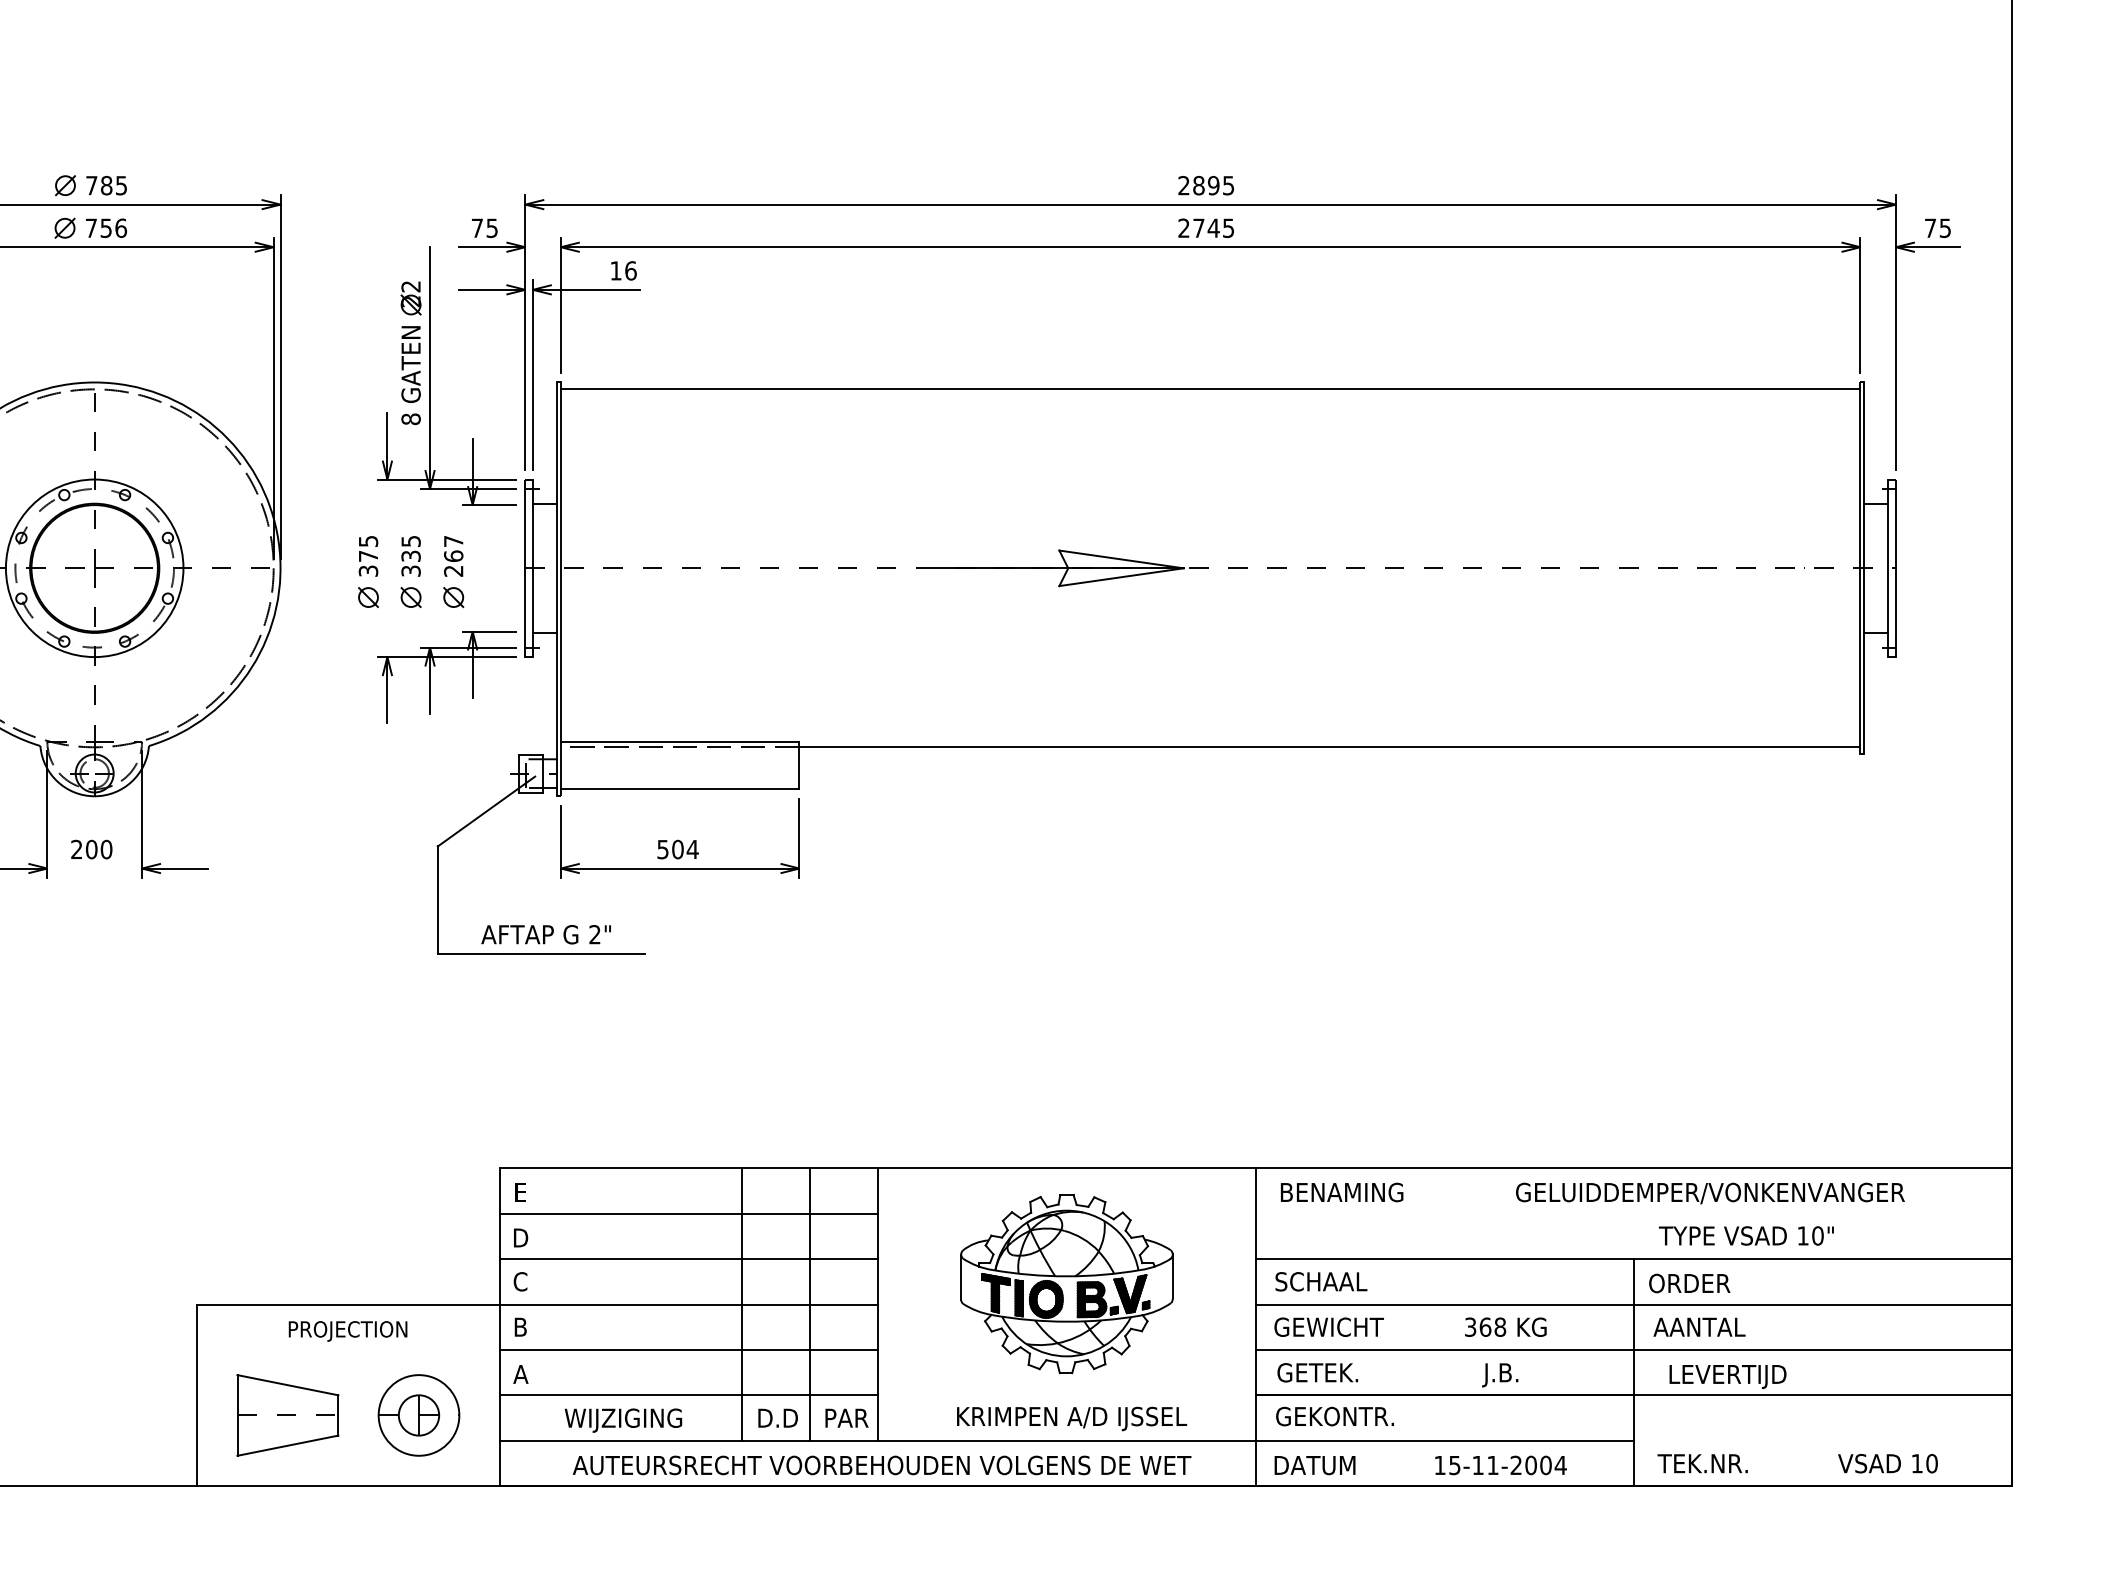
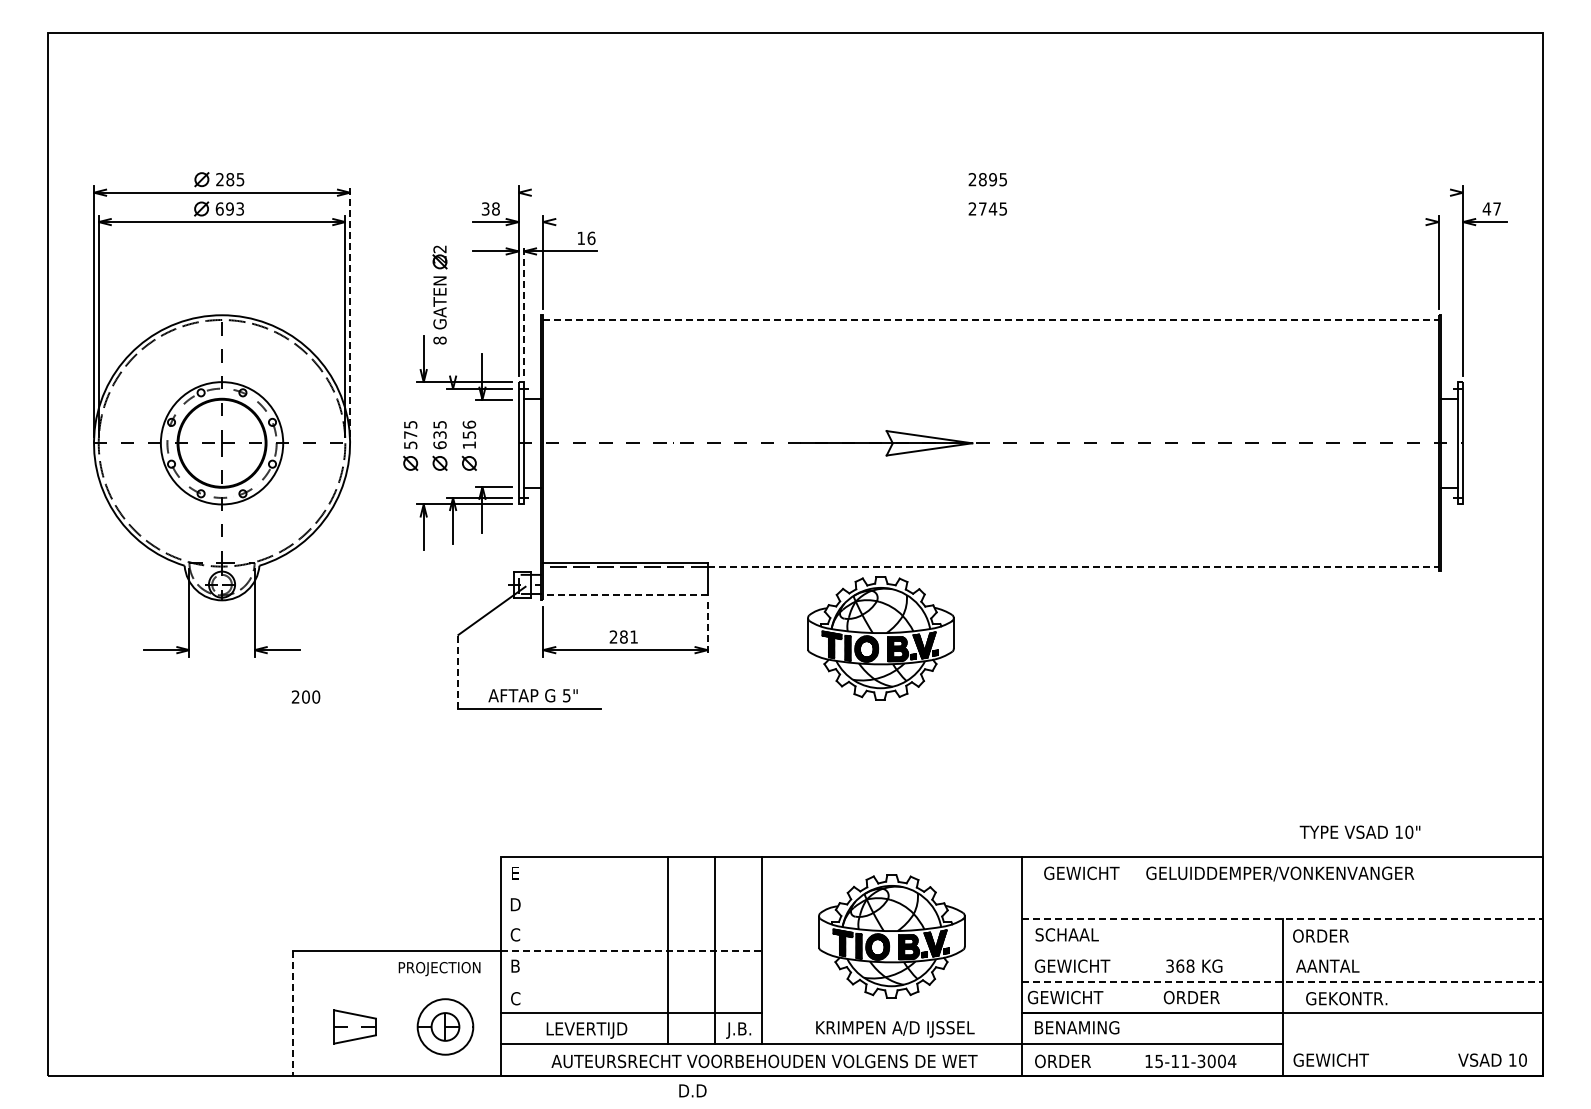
text: (91, 185) -> (219, 179), 785 -> 285
line: (1210, 204) -> (990, 192), removed
text: (105, 227) -> (229, 208), 756 -> 693
text: (484, 227) -> (490, 208), 75 -> 38
text: (1937, 227) -> (1491, 208), 75 -> 47
line: (1210, 247) -> (990, 222), removed
line: (430, 366) -> (453, 304), removed
line: (532, 374) -> (523, 309), solid -> dashed
line: (281, 375) -> (350, 310), solid -> dashed
line: (1210, 390) -> (990, 320), solid -> dashed
text: (453, 555) -> (469, 434), 267 -> 156
text: (368, 570) -> (410, 444), 375 -> 575
text: (410, 571) -> (439, 445), 335 -> 635
line: (1330, 747) -> (1073, 566), solid -> dashed
line: (678, 789) -> (624, 595), solid -> dashed
line: (799, 838) -> (707, 629), solid -> dashed
text: (91, 848) -> (305, 696), moved
text: (677, 848) -> (623, 636), 504 -> 281
part: (1050, 851) -> (880, 638), added
line: (437, 899) -> (458, 671), solid -> dashed
text: (594, 934) -> (566, 695), 2" -> 5"
text: (1342, 1192) -> (1081, 873), BENAMING -> GEWICHT
text: (1710, 1192) -> (1280, 873), moved
line: (688, 1214) -> (631, 888), removed
text: (1745, 1234) -> (1359, 831), moved
line: (688, 1259) -> (631, 919), removed
line: (1633, 1259) -> (1282, 919), solid -> dashed
line: (688, 1304) -> (631, 950), solid -> dashed
line: (1633, 1304) -> (1282, 950), removed
text: (347, 1332) -> (439, 969), moved
line: (688, 1349) -> (631, 981), removed
line: (1633, 1349) -> (1282, 981), solid -> dashed
text: (1318, 1372) -> (1065, 997), GETEK. -> GEWICHT
text: (520, 1374) -> (515, 998), A -> C
text: (1501, 1374) -> (1191, 998), J.B. -> ORDER
text: (1726, 1377) -> (1346, 1000), LEVERTIJD -> GEKONTR.
line: (196, 1395) -> (292, 1013), solid -> dashed
part: (286, 1414) -> (354, 1026), size x0.6
text: (1336, 1416) -> (1077, 1027), GEKONTR. -> BENAMING
text: (777, 1417) -> (692, 1090), moved
text: (623, 1420) -> (586, 1030), WIJZIGING -> LEVERTIJD
text: (847, 1420) -> (740, 1030), PAR -> J.B.
text: (1703, 1462) -> (1330, 1059), TEK.NR. -> GEWICHT
text: (1887, 1462) -> (1492, 1059), moved
text: (1314, 1465) -> (1062, 1061), DATUM -> ORDER
text: (1516, 1465) -> (1201, 1061), 15-11-2004 -> 15-11-3004

